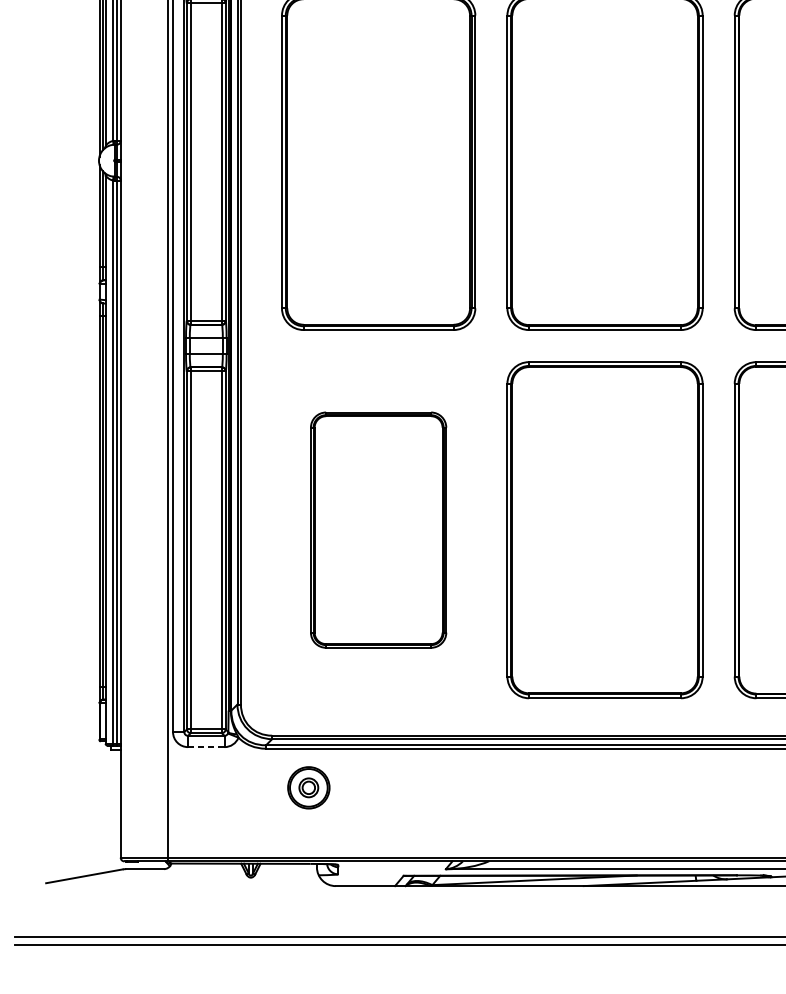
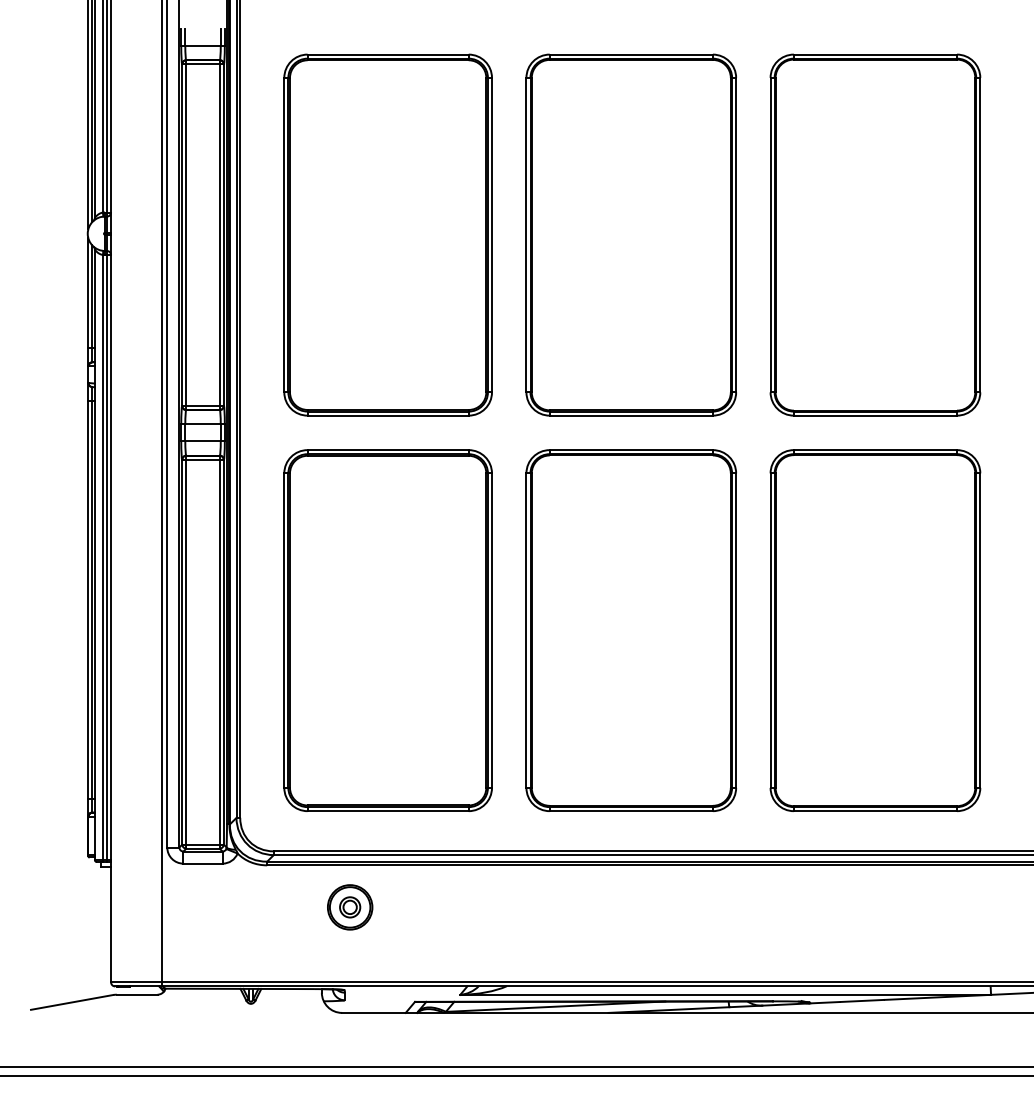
part: (378, 530) -> (387, 630), size x1.43
line: (206, 746) -> (203, 863), dashed -> solid
part: (309, 787) -> (350, 907), moved

